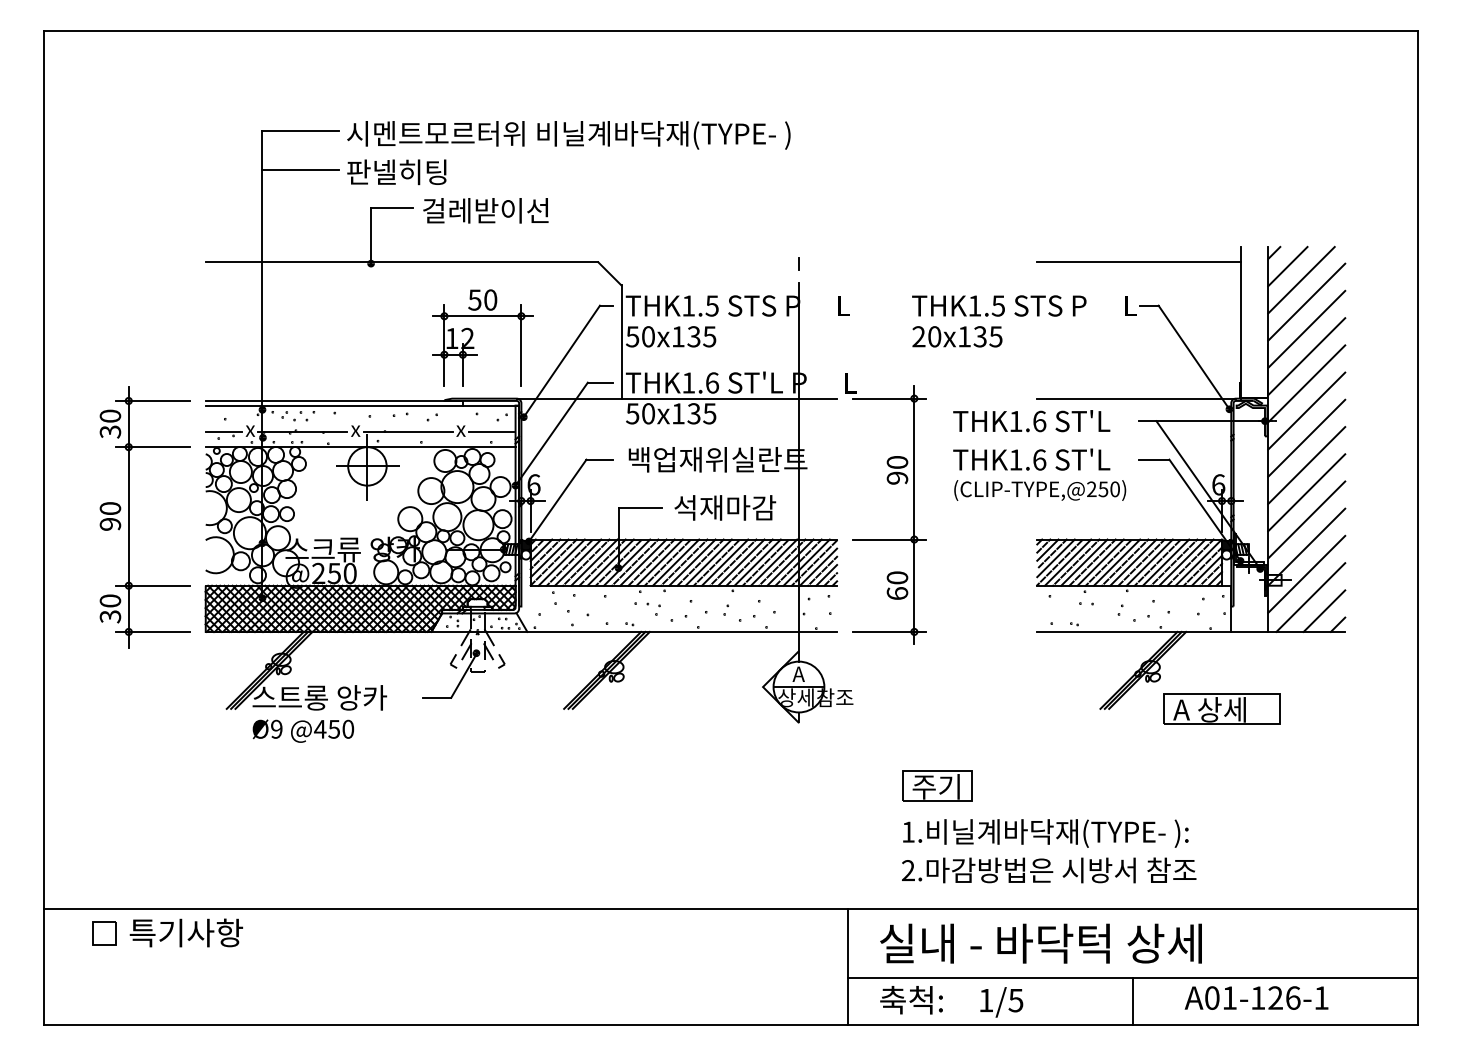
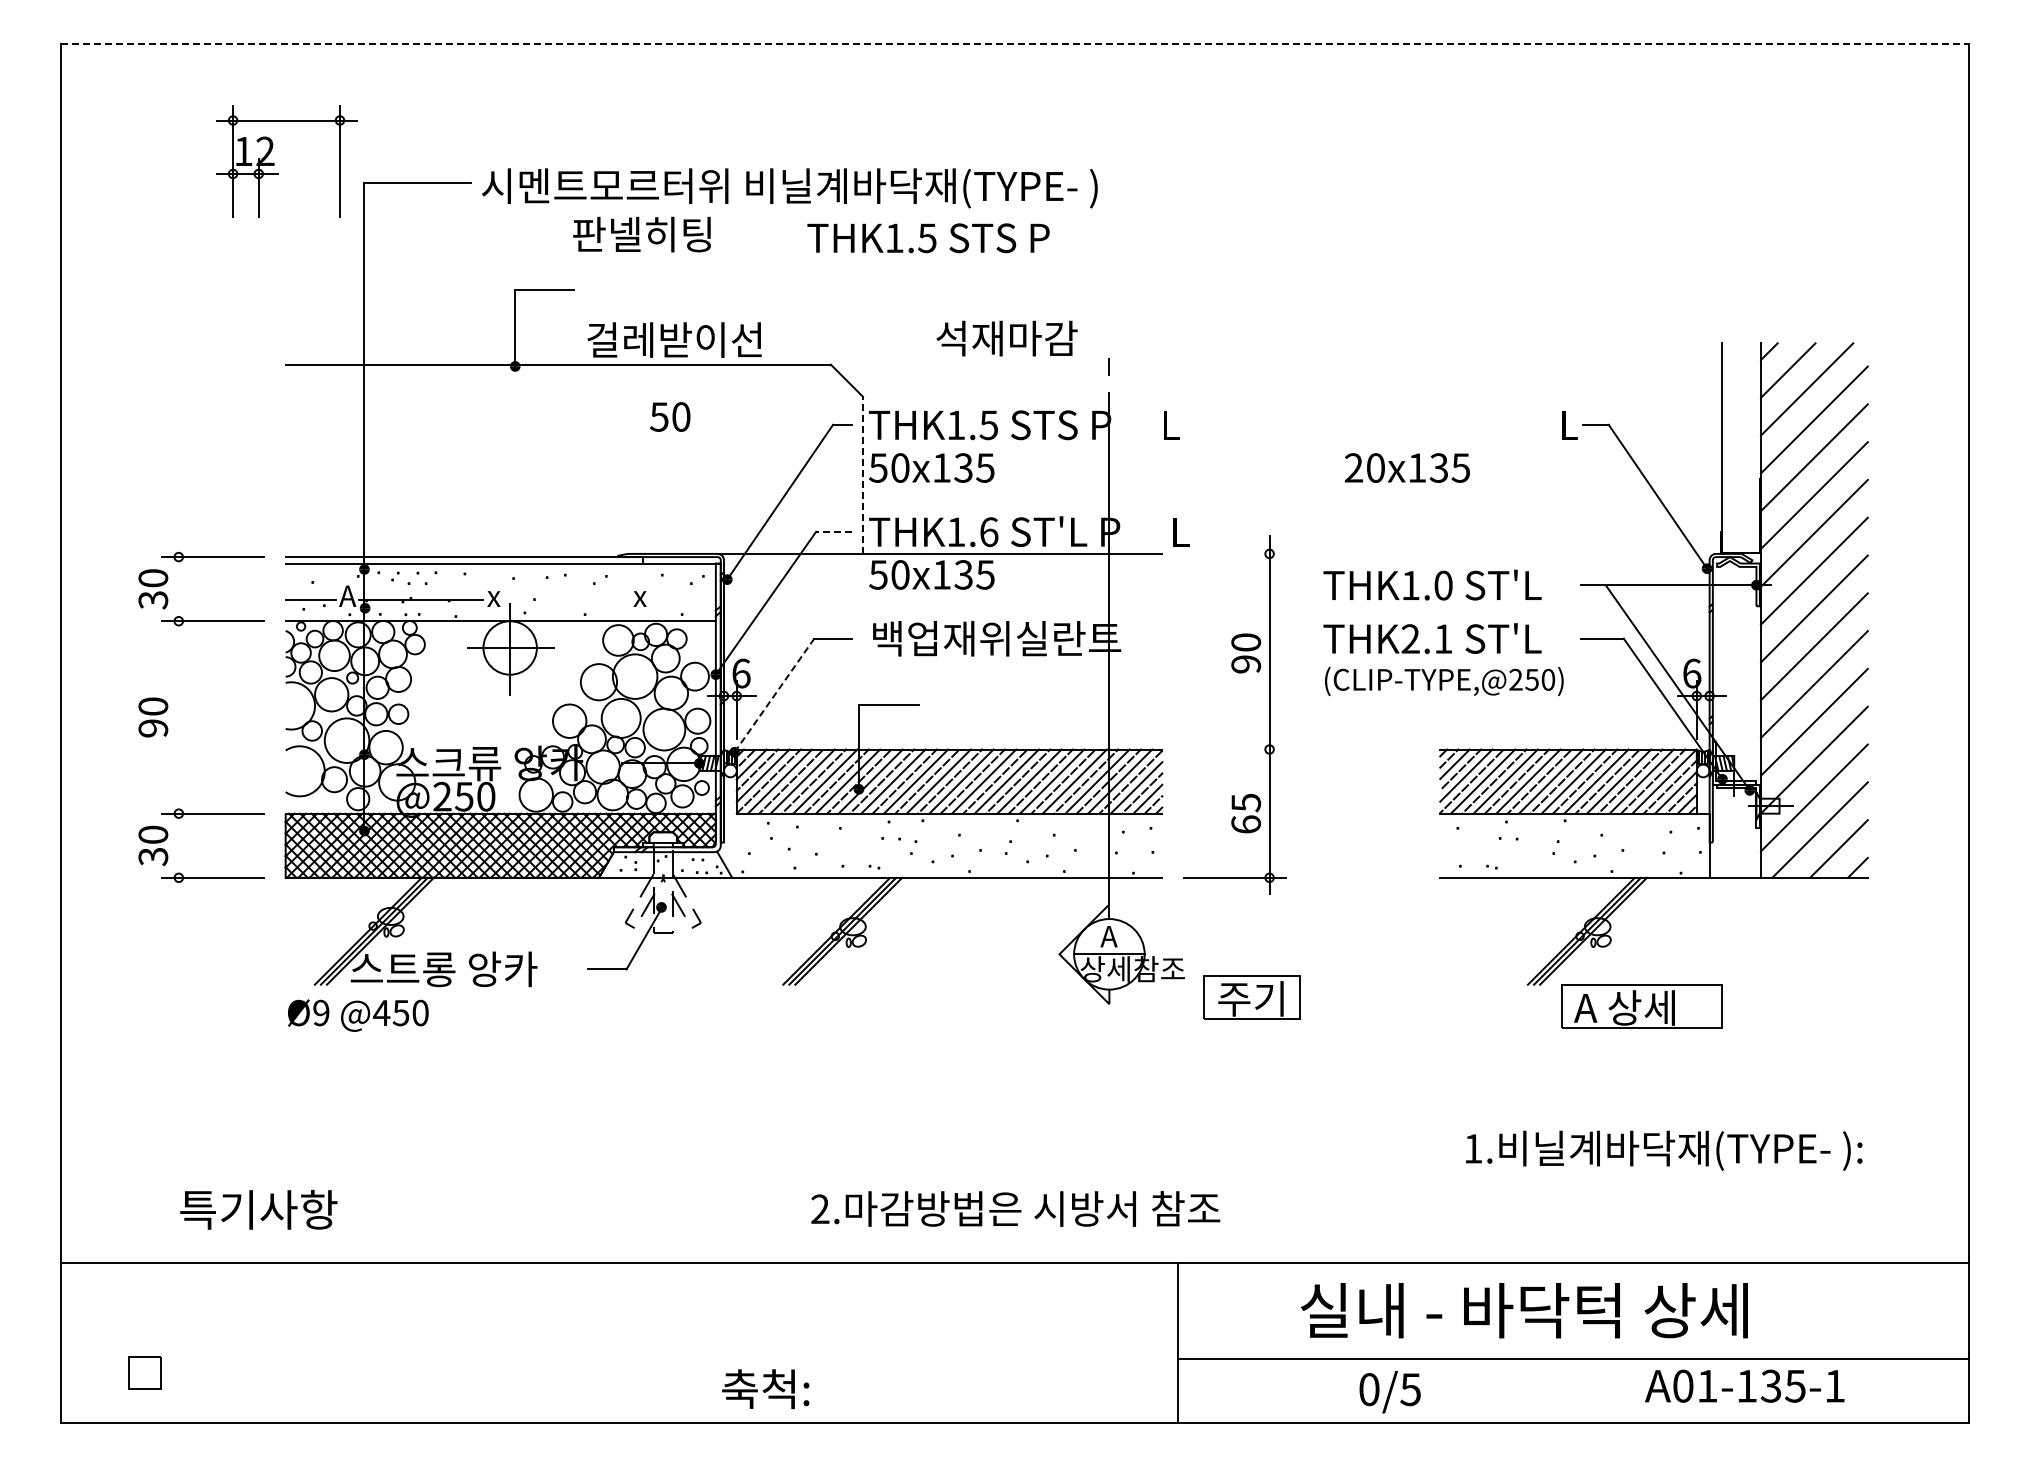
line: (731, 31) -> (1015, 43), solid -> dashed
line: (300, 170) -> (417, 236), removed
text: (396, 172) -> (641, 234), moved
text: (485, 210) -> (674, 339), moved
line: (1138, 262) -> (1581, 364), removed
text: (999, 306) -> (928, 238), moved
text: (957, 336) -> (1407, 467), moved
line: (621, 342) -> (862, 475), solid -> dashed
part: (474, 347) -> (274, 163), moved
line: (600, 382) -> (833, 531), solid -> dashed
line: (889, 398) -> (1234, 553), removed
line: (1136, 398) -> (1578, 553), removed
text: (1039, 421) -> (1443, 585), THK1.6 -> THK1.0
text: (250, 428) -> (347, 595), x -> A
line: (407, 431) -> (566, 599), removed
line: (491, 431) -> (682, 599), removed
text: (1027, 459) -> (1426, 638), THK1.6 -> THK2.1
line: (557, 500) -> (774, 695), solid -> dashed
text: (724, 507) -> (1006, 338), moved
line: (128, 517) -> (178, 718), removed
line: (889, 539) -> (1234, 749), removed
text: (897, 577) -> (1246, 802), 60 -> 65
part: (1221, 708) -> (1641, 1006), moved
text: (303, 731) -> (358, 1015), moved
part: (936, 785) -> (1251, 997), moved
text: (1046, 833) -> (1664, 1150), moved
text: (1048, 870) -> (1015, 1208), moved
part: (104, 932) -> (144, 1372), moved
text: (186, 932) -> (258, 1209), moved
text: (1041, 943) -> (1524, 1310), moved
text: (1283, 997) -> (1782, 1385), A01-126-1 -> A01-135-1
text: (911, 1000) -> (765, 1389), moved
text: (986, 1000) -> (1369, 1389), 1/5 -> 0/5
line: (1133, 1001) -> (1573, 1390), removed

